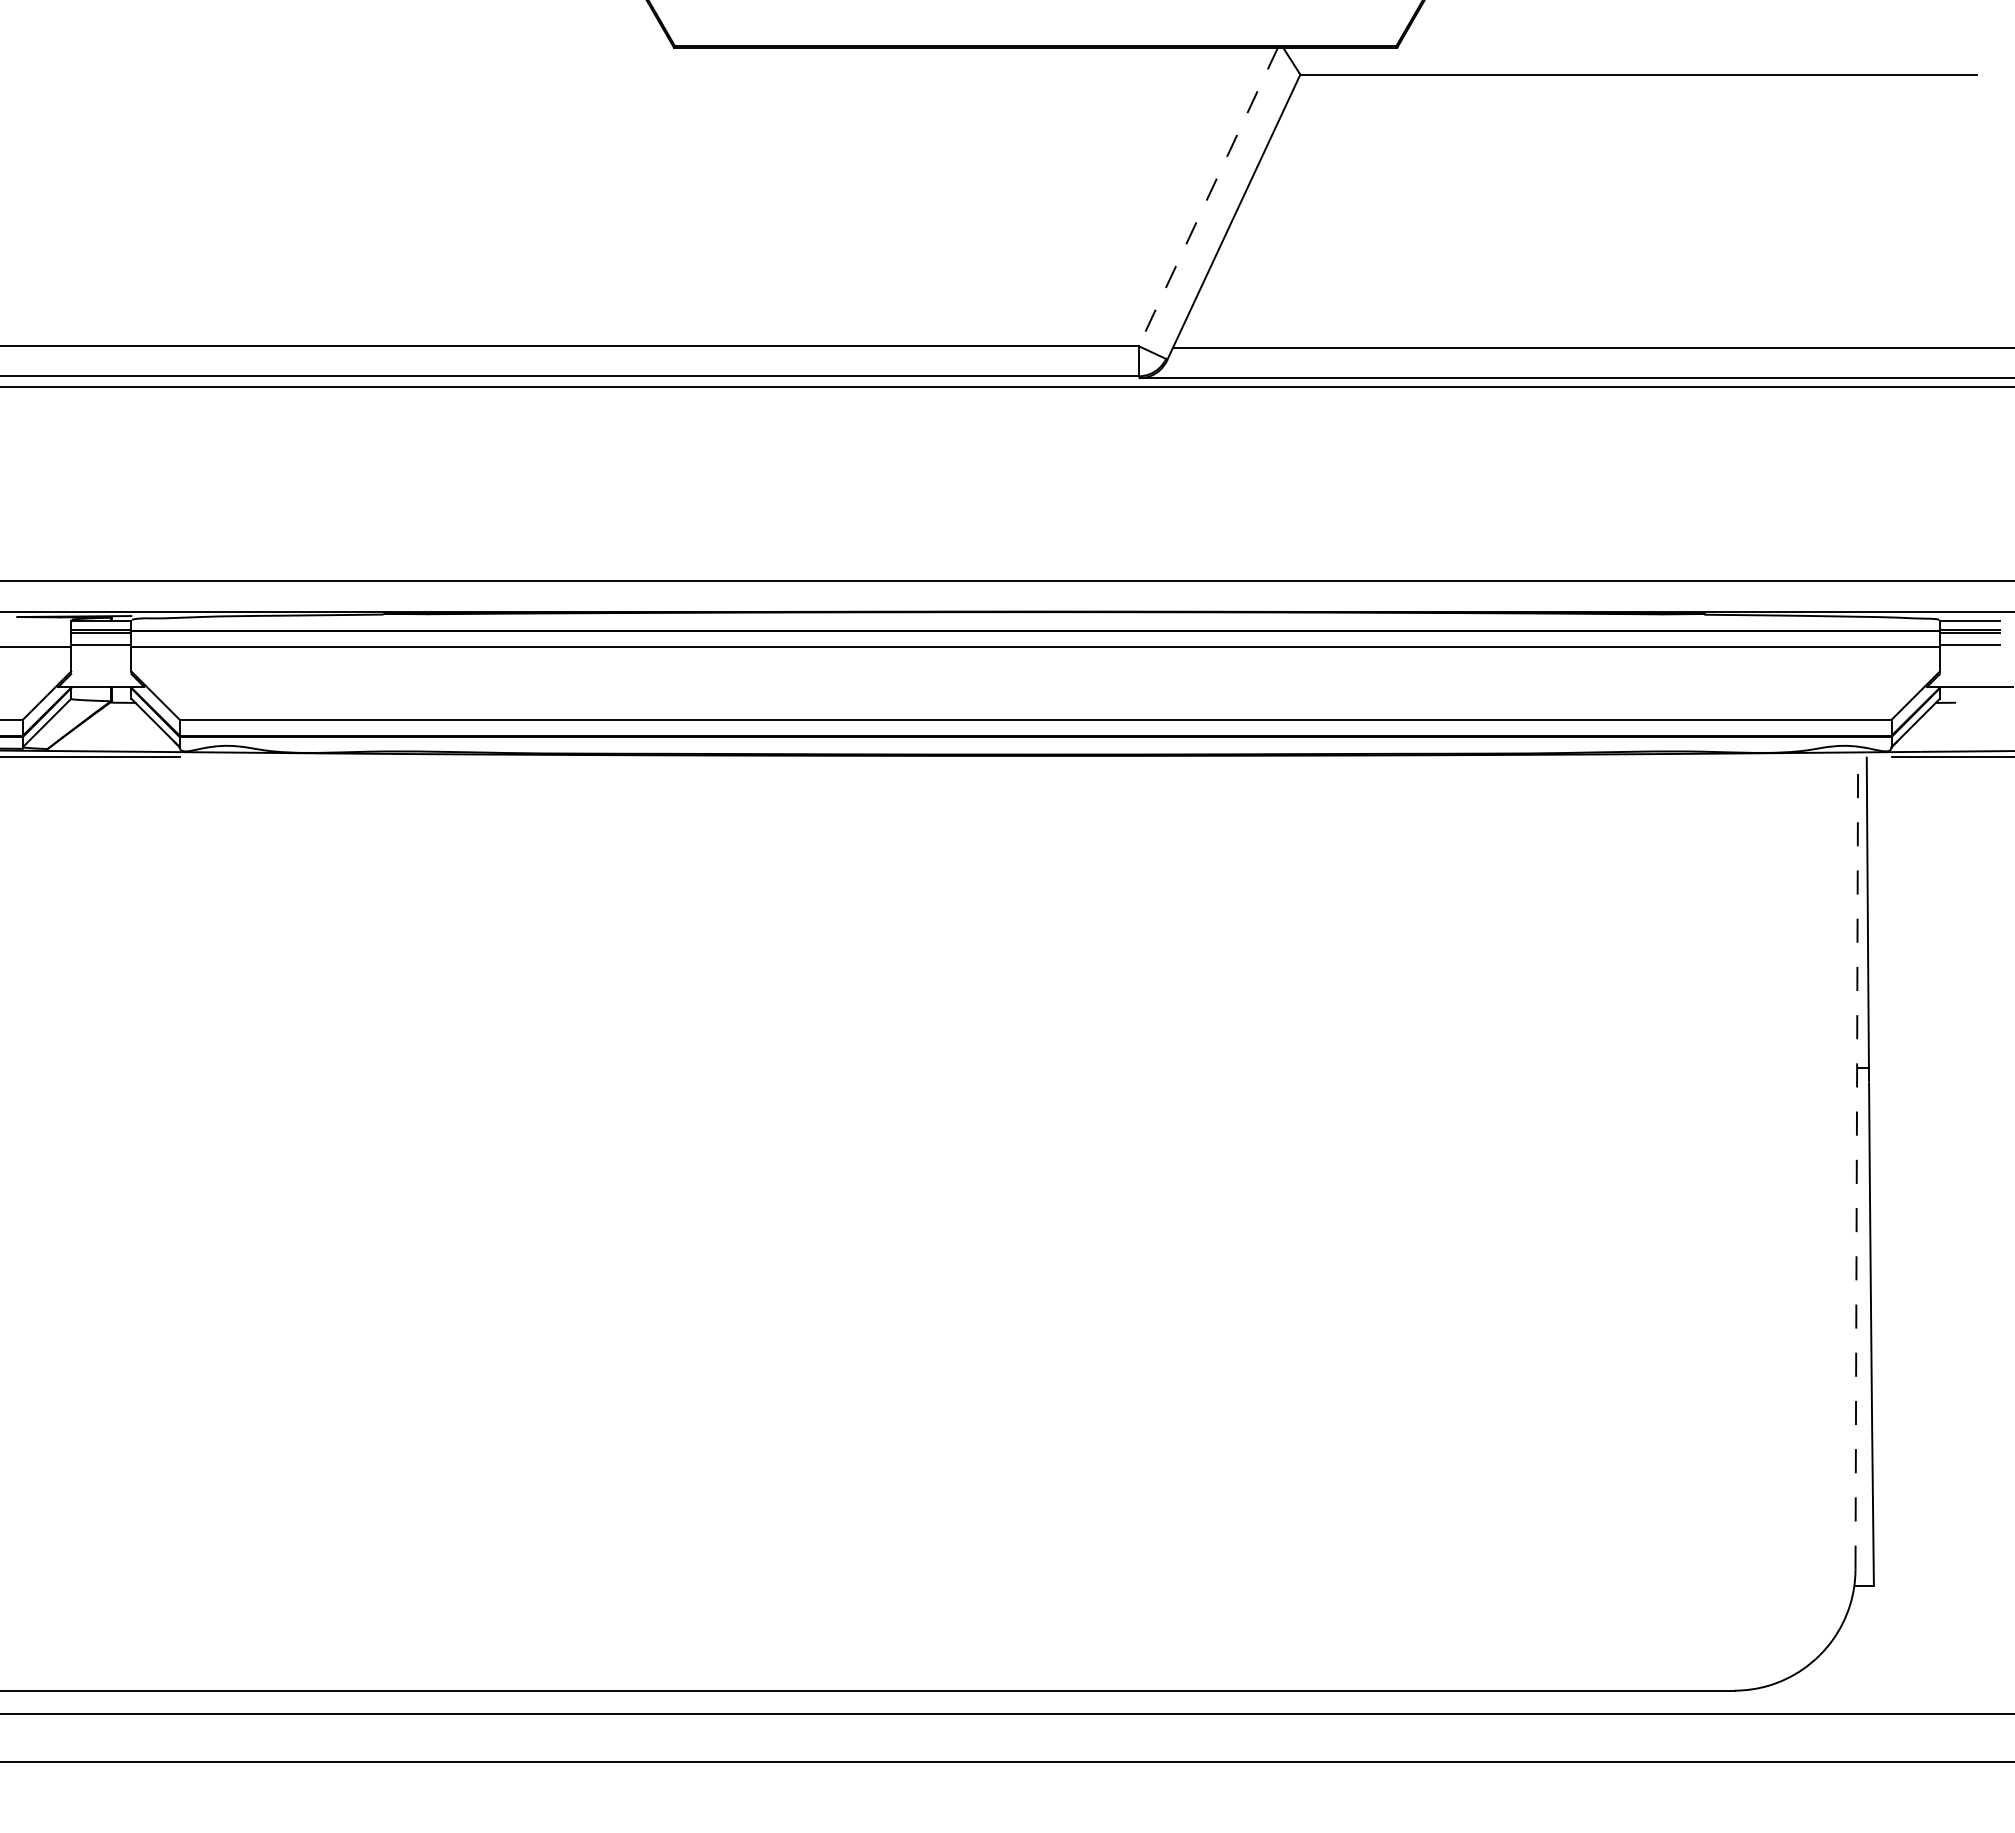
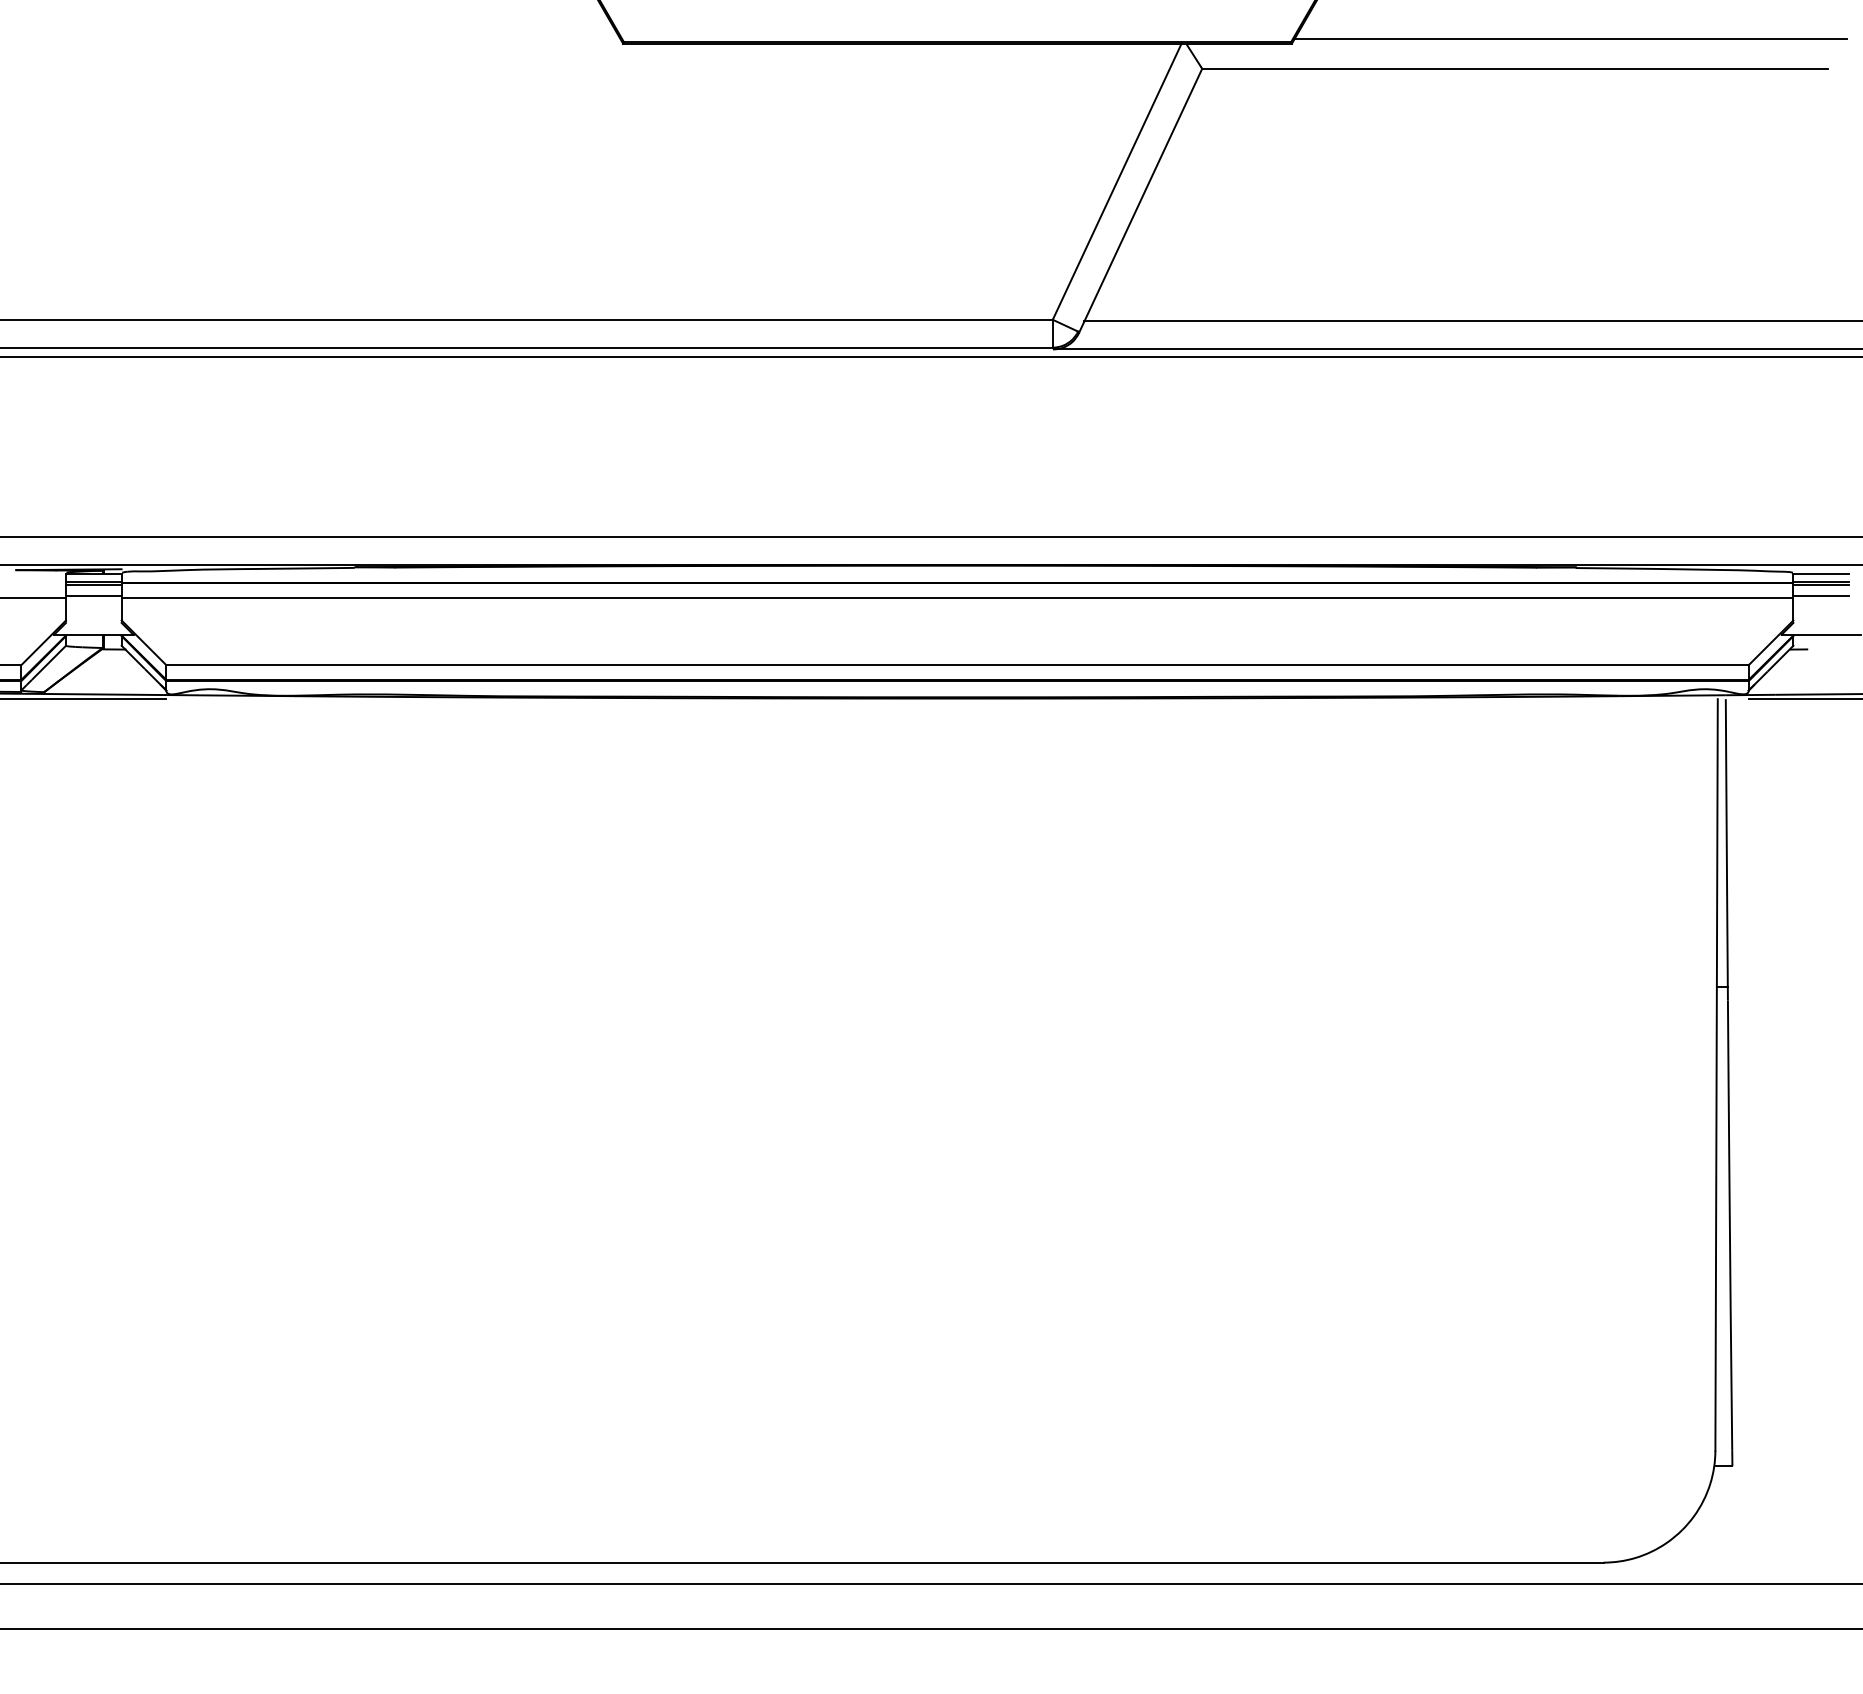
line: (1698, 42) -> (1570, 39), added
line: (1208, 196) -> (1117, 181), dashed -> solid
line: (1856, 1163) -> (1716, 1075), dashed -> solid

